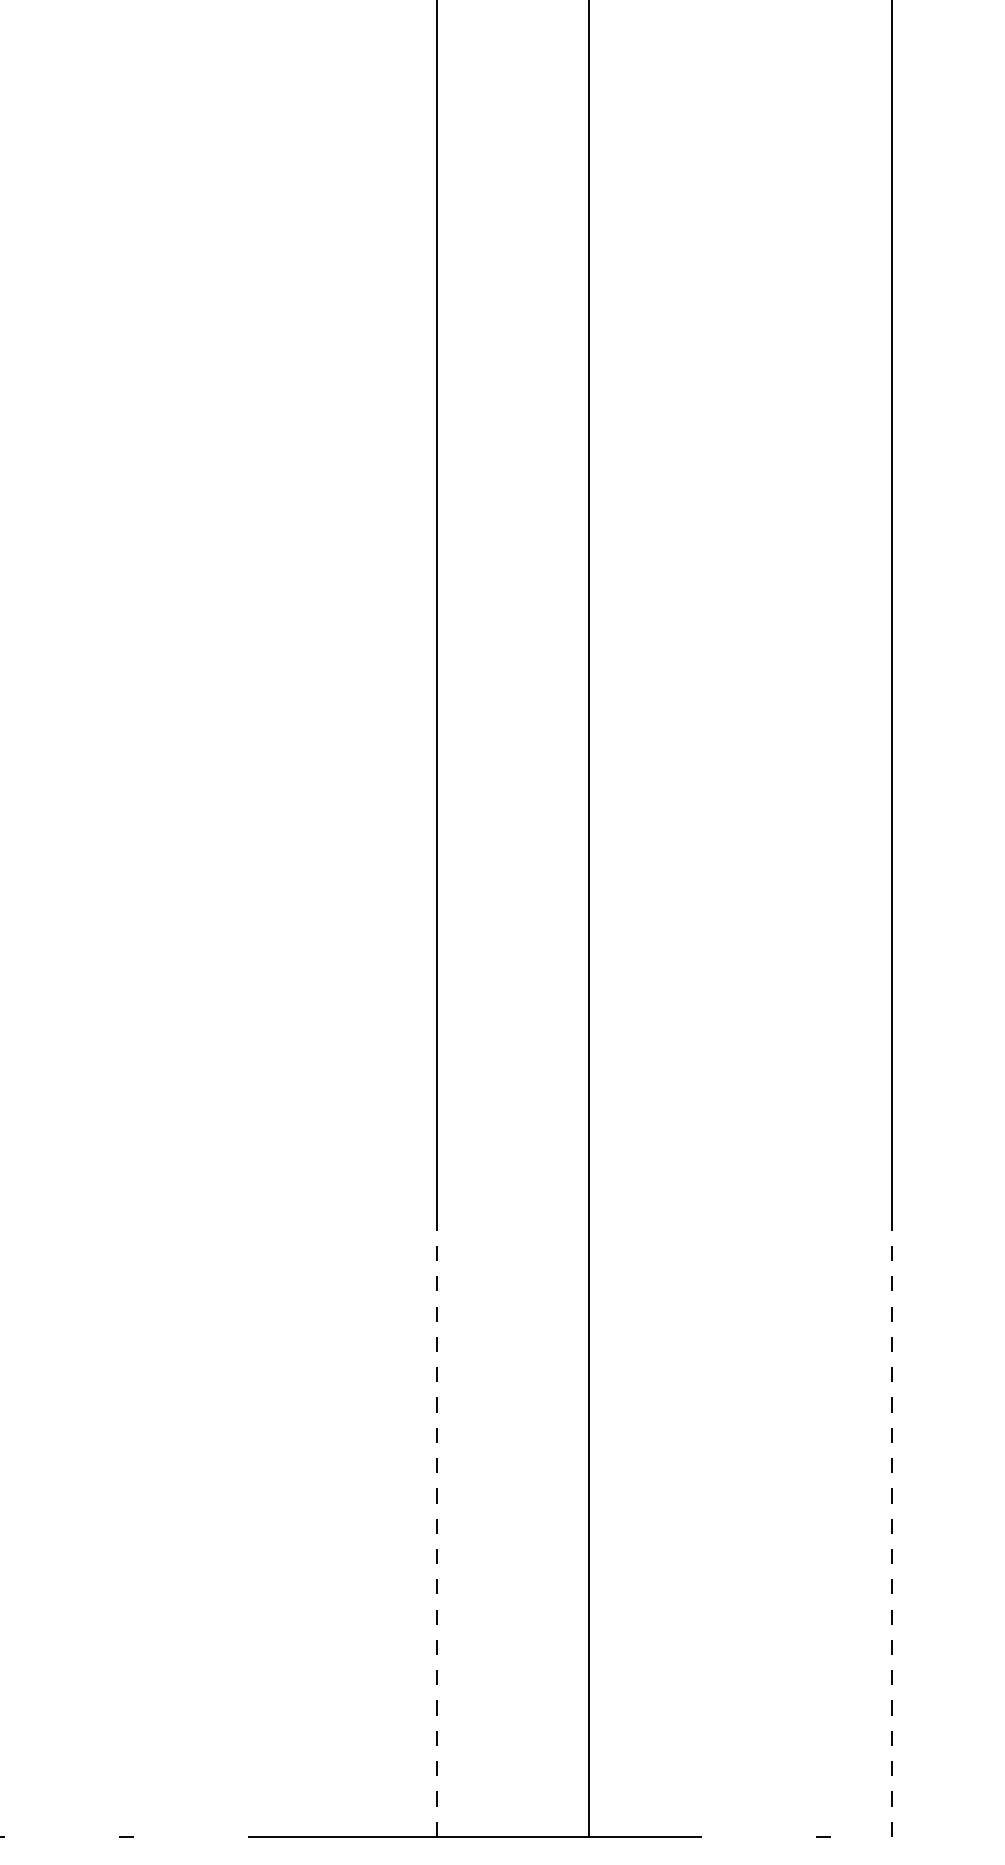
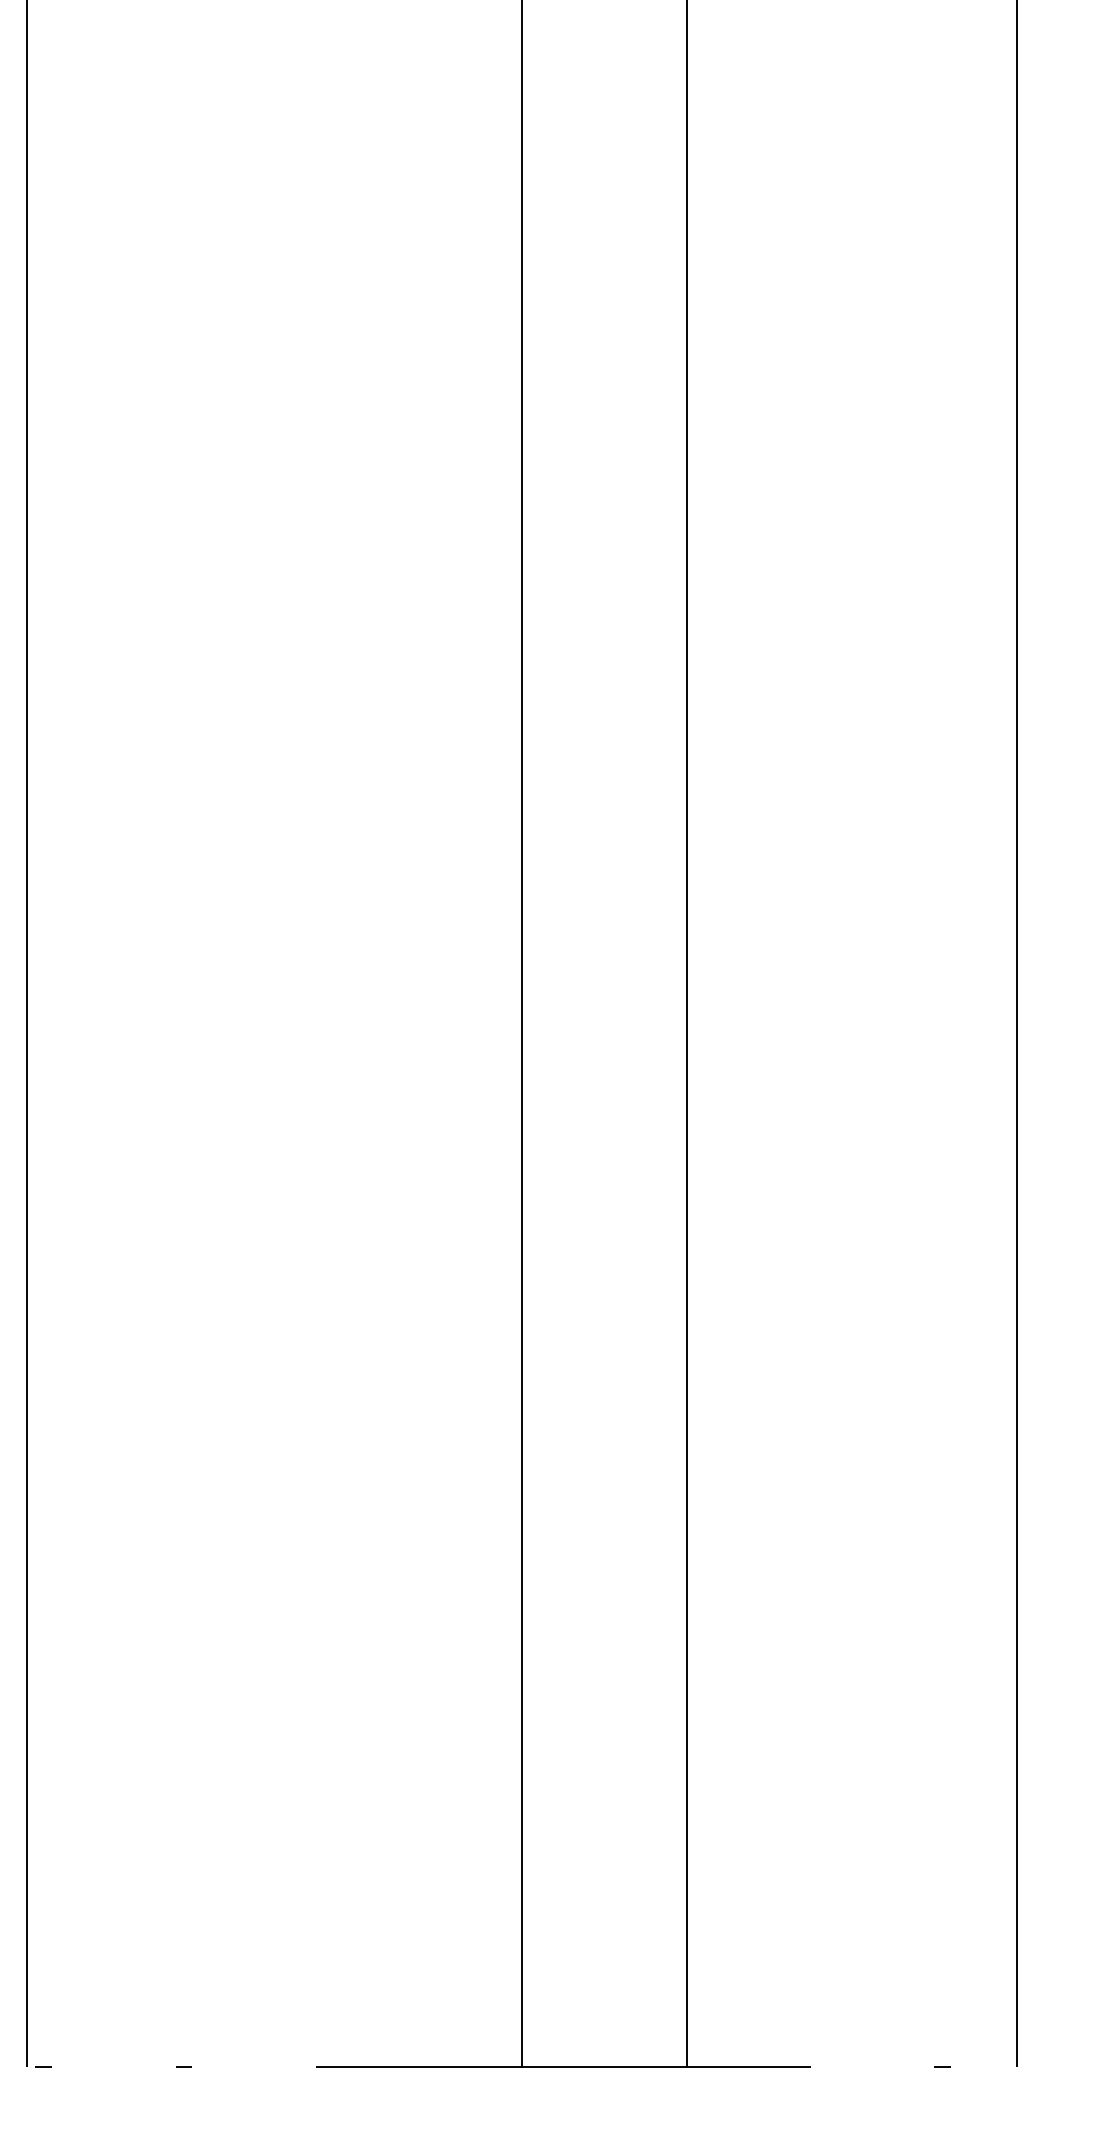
line: (436, 1534) -> (521, 1737), dashed -> solid
line: (891, 1534) -> (1016, 1737), dashed -> solid

